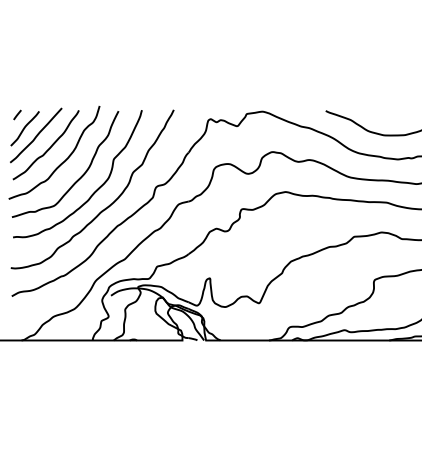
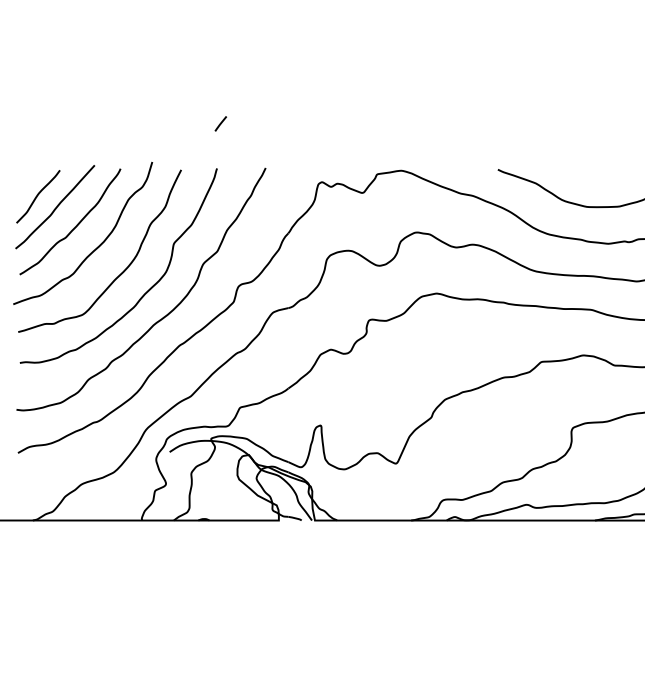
line: (17, 114) -> (220, 123), moved

